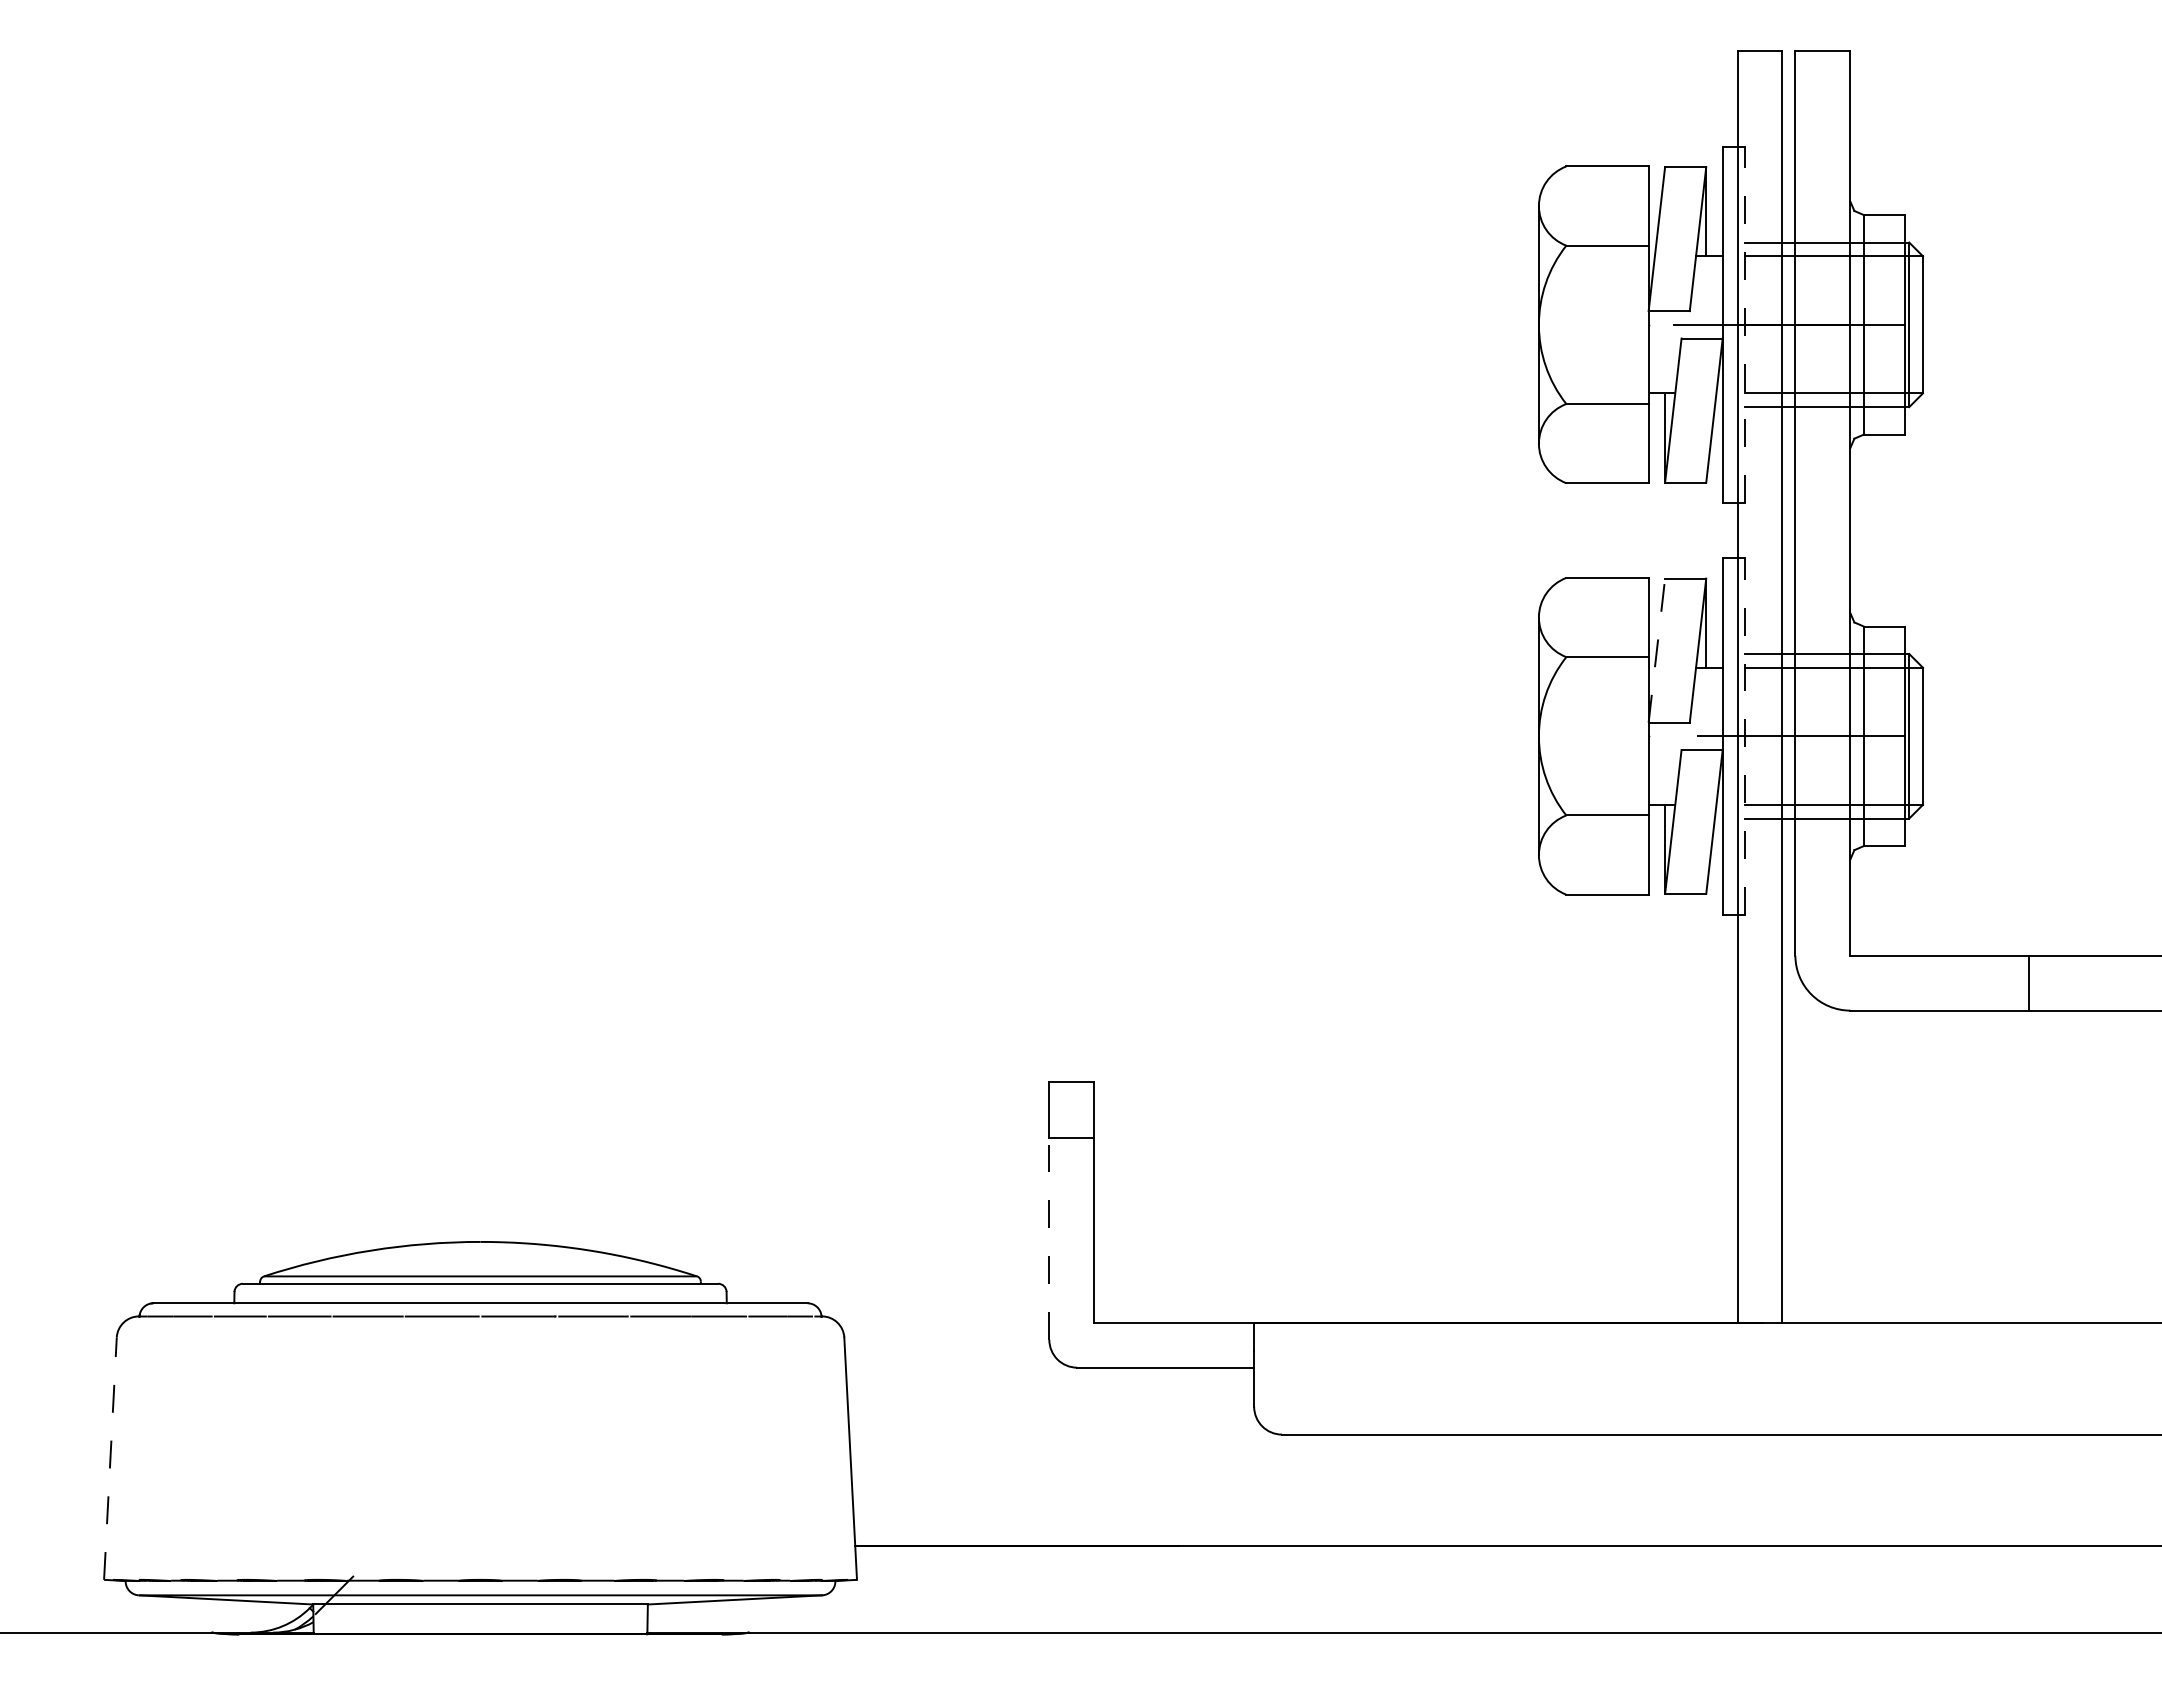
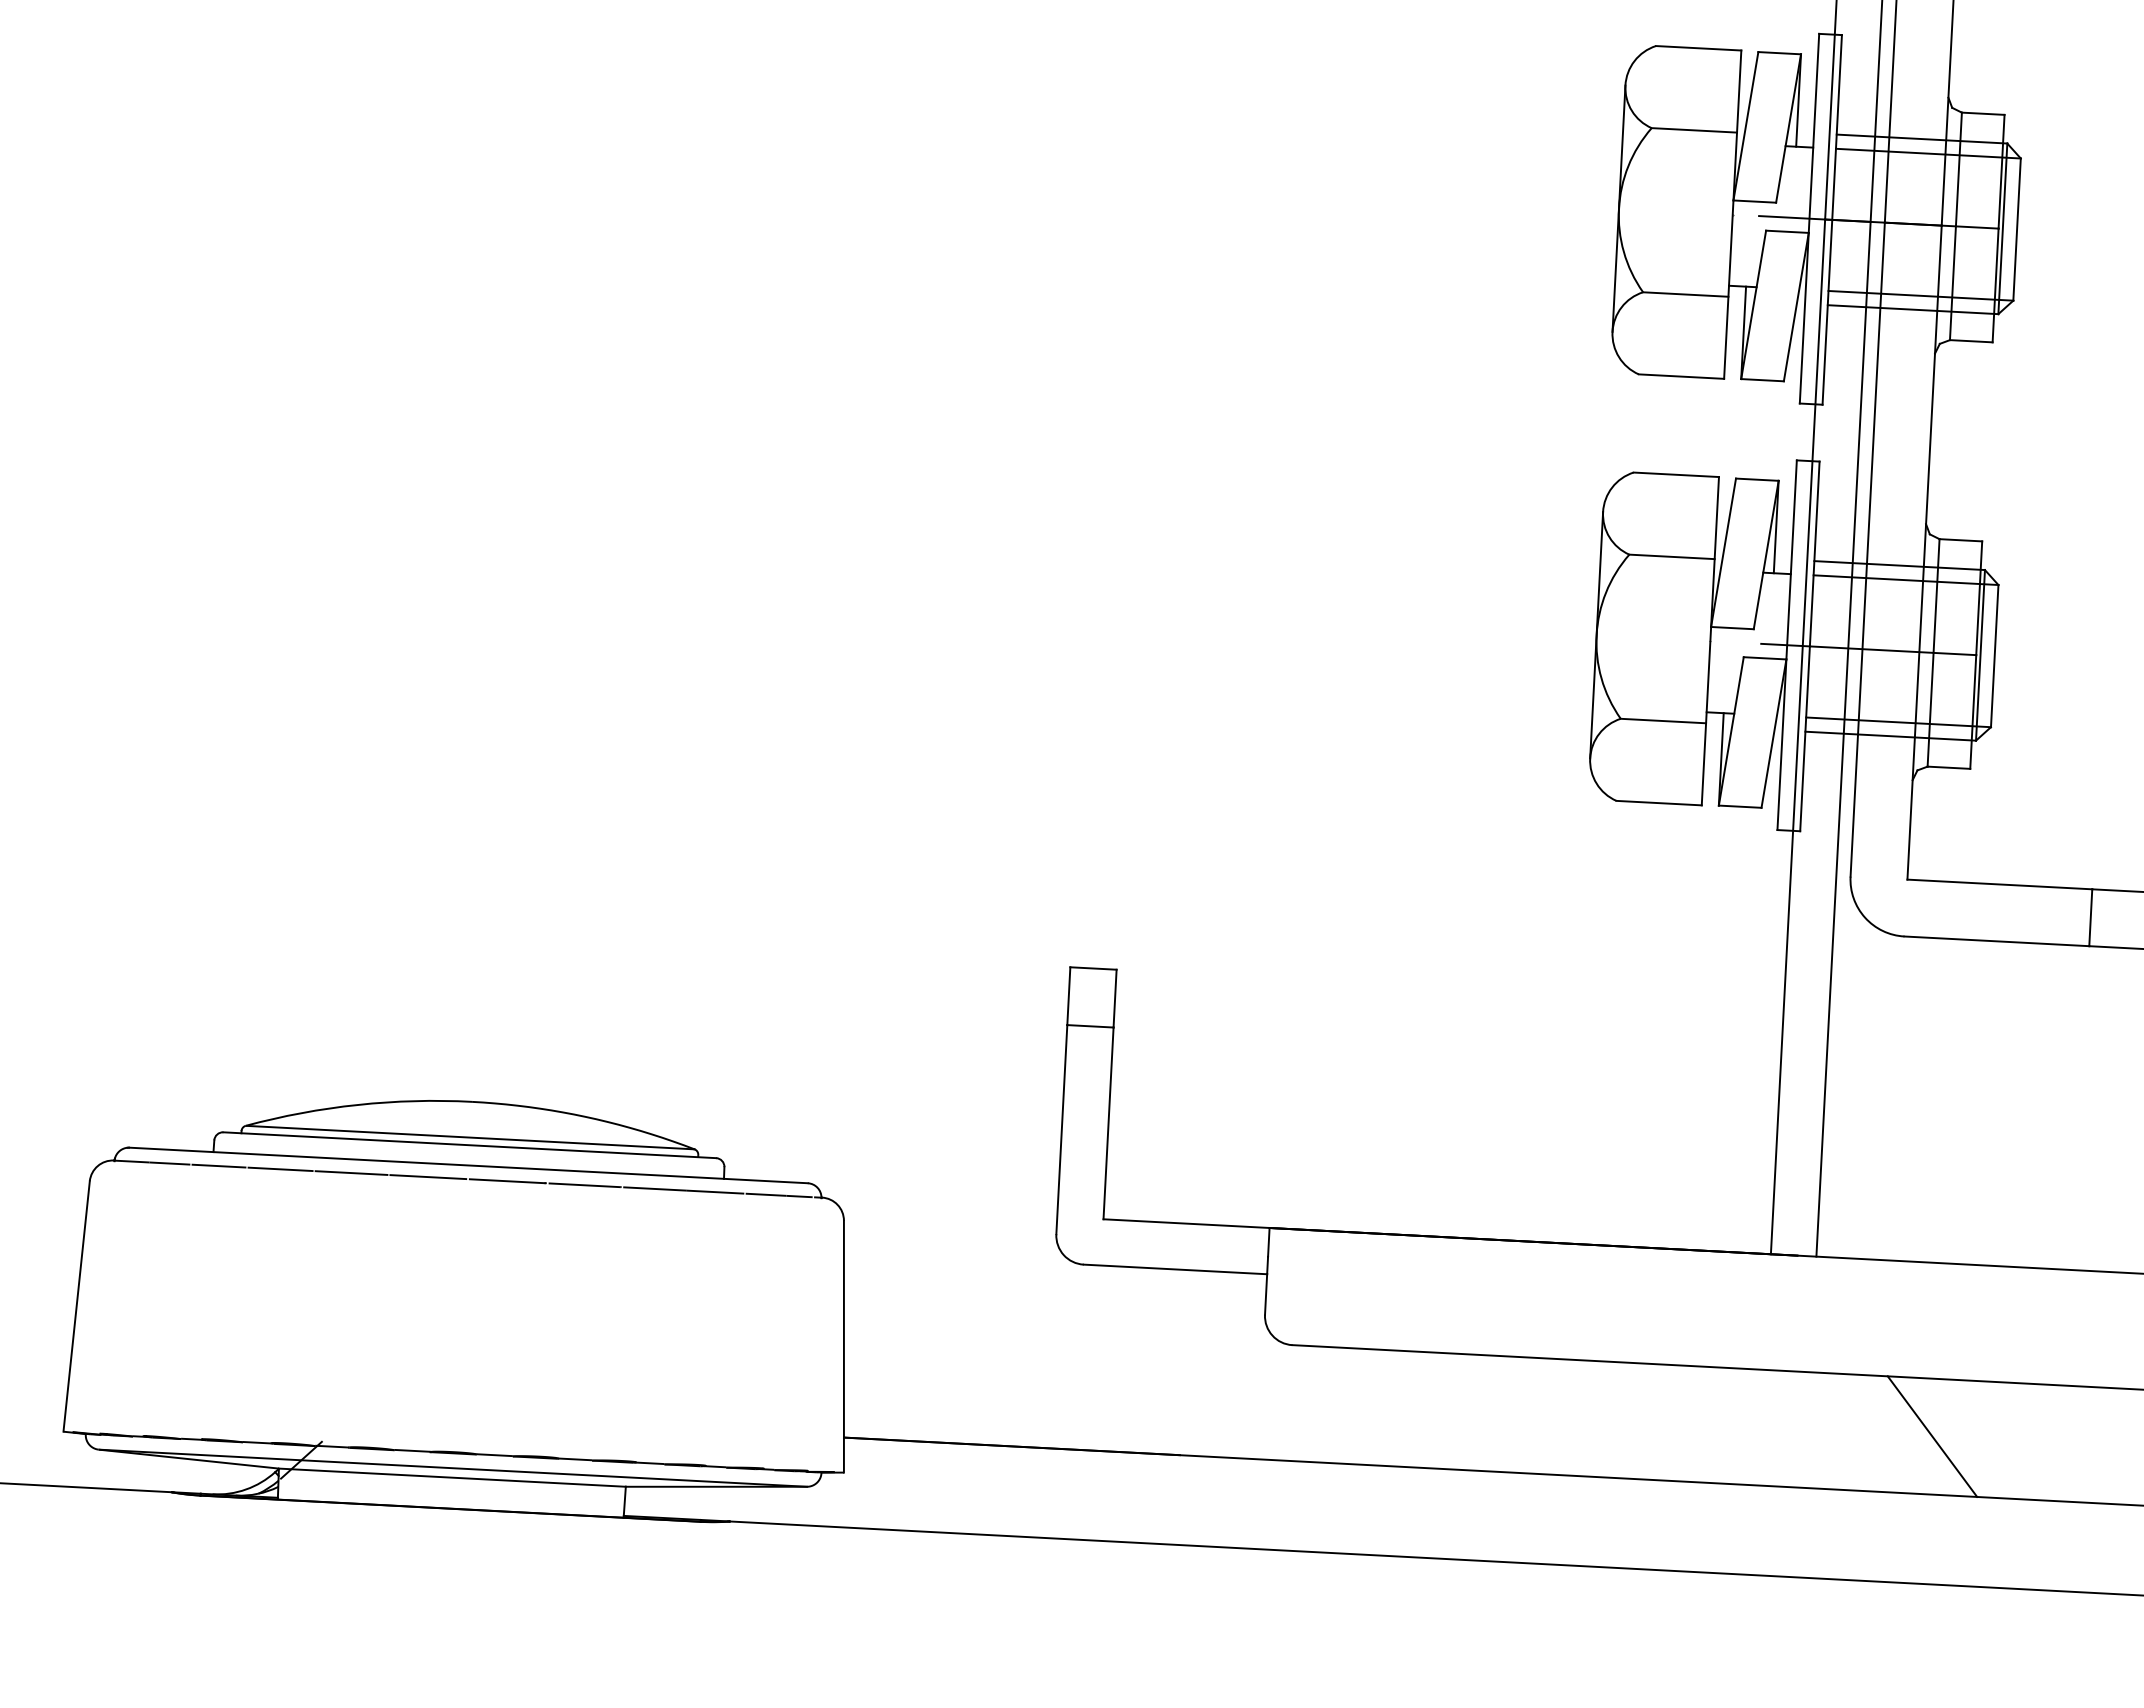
line: (1744, 324) -> (1832, 219), dashed -> solid
line: (1656, 650) -> (1723, 552), dashed -> solid
line: (1744, 735) -> (1809, 645), dashed -> solid
line: (1049, 1238) -> (1062, 1129), dashed -> solid
line: (110, 1458) -> (76, 1306), dashed -> solid
line: (1902, 1490) -> (1932, 1436), added

